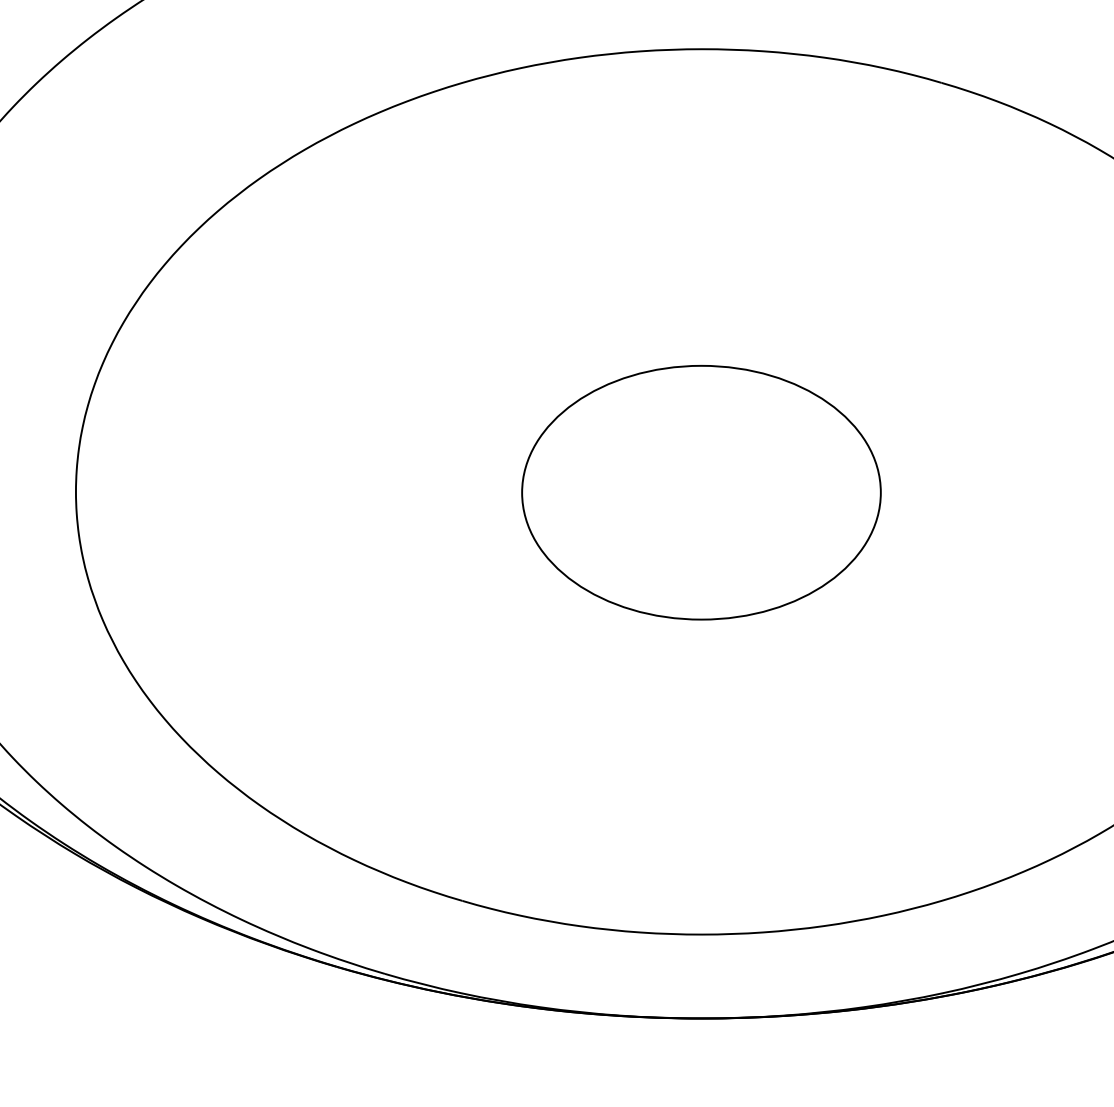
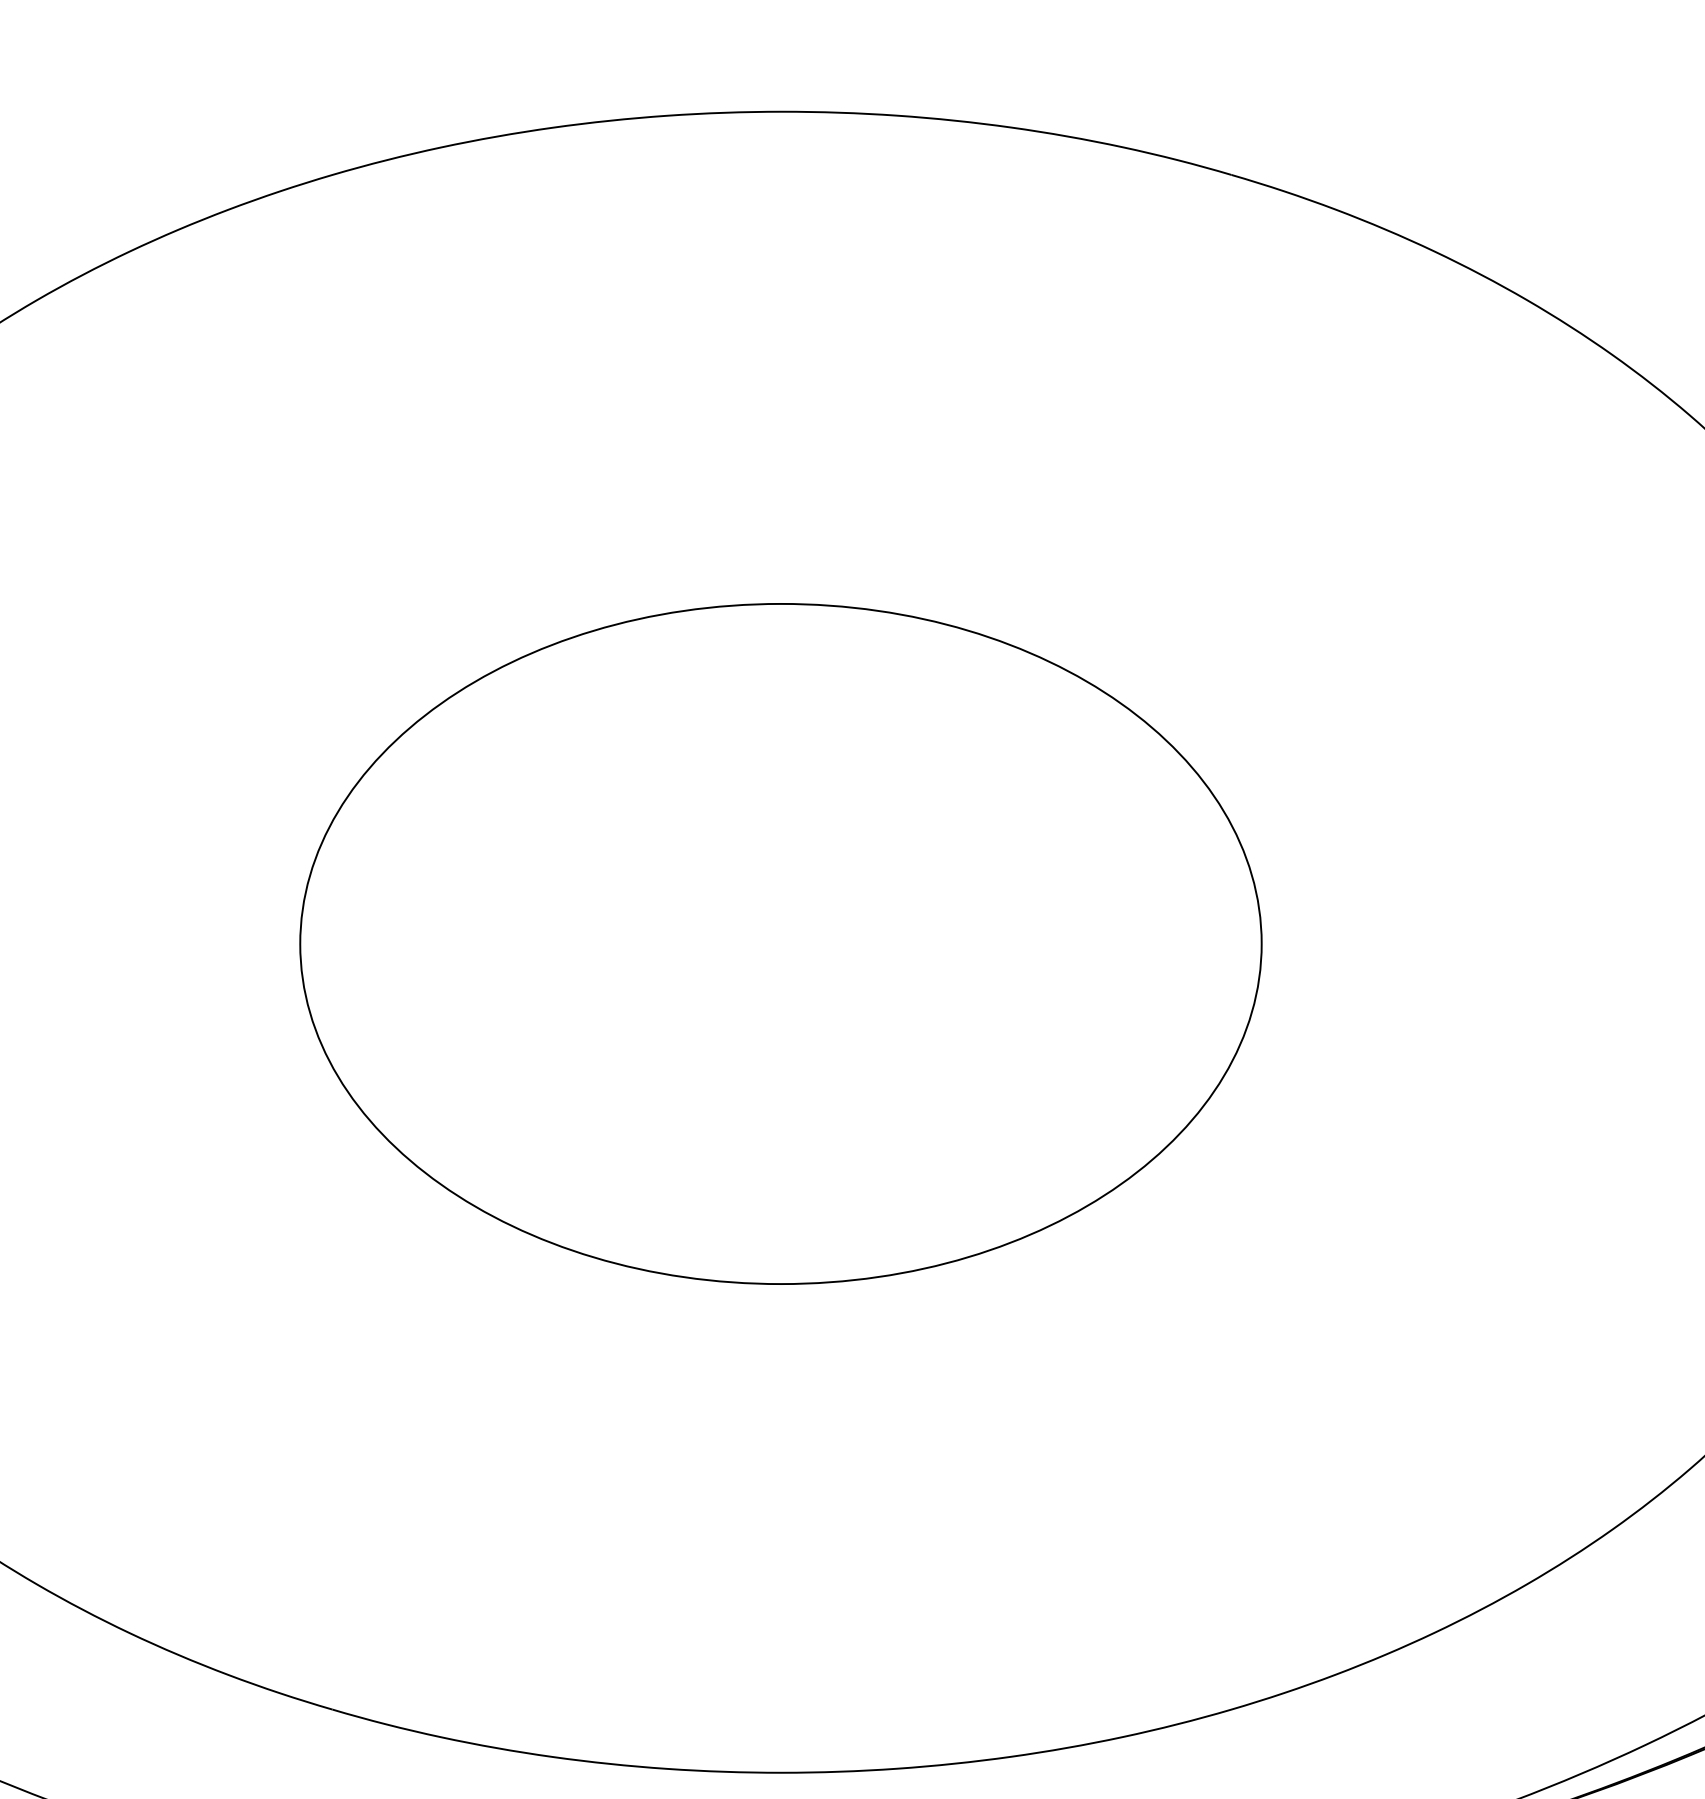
part: (701, 492) -> (781, 943), size x1.43

